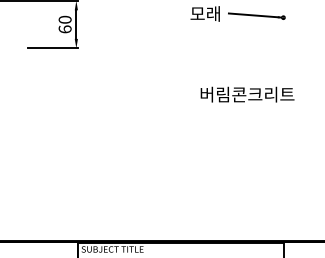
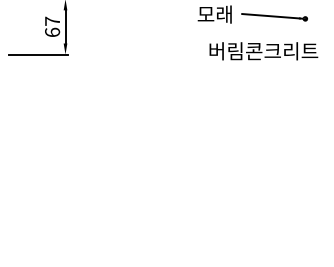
text: (64, 19) -> (51, 20), 60 -> 67
text: (247, 94) -> (263, 51), moved

